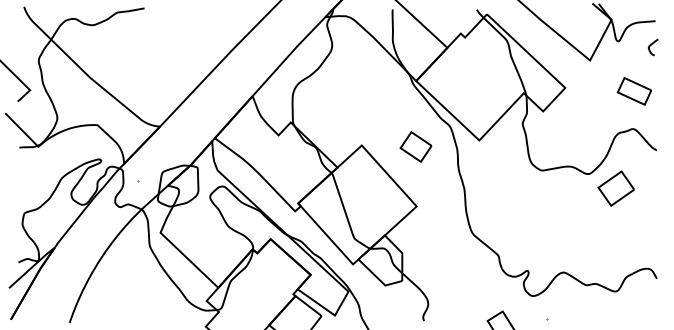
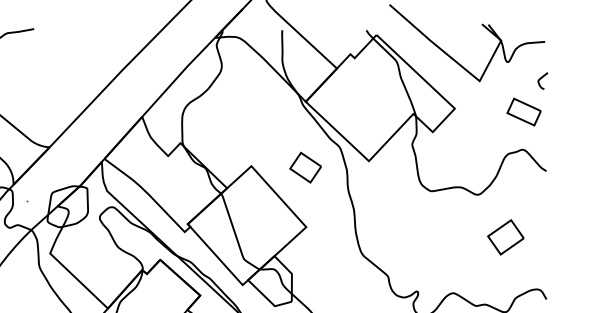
curve: (651, 45) -> (541, 79), moved
part: (615, 188) -> (505, 237), moved

